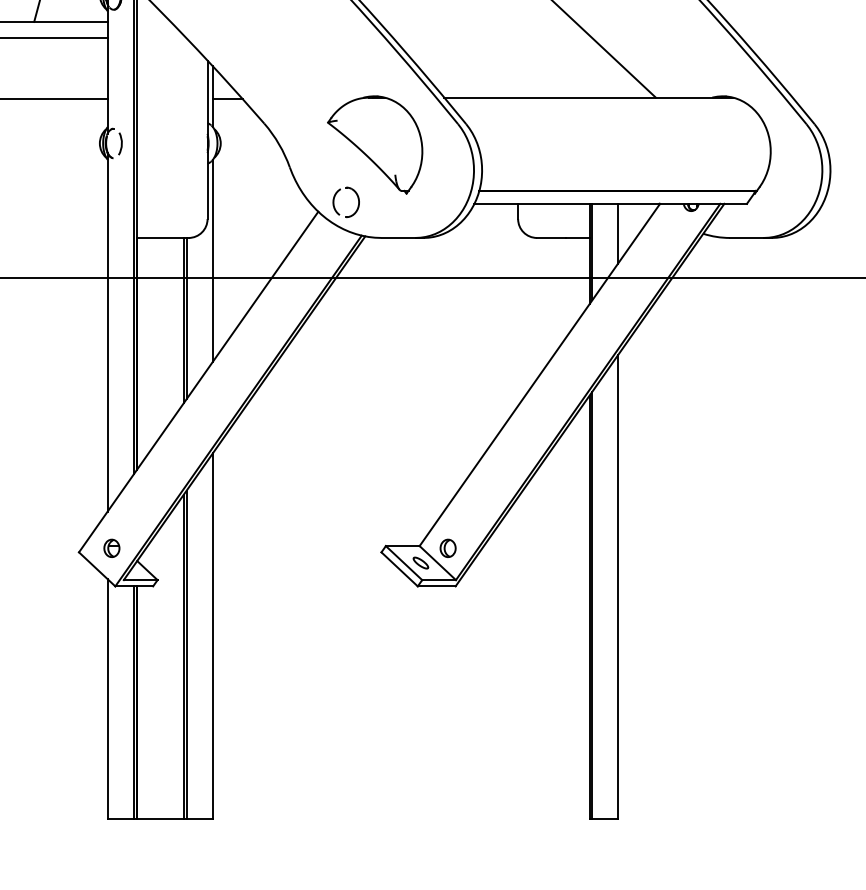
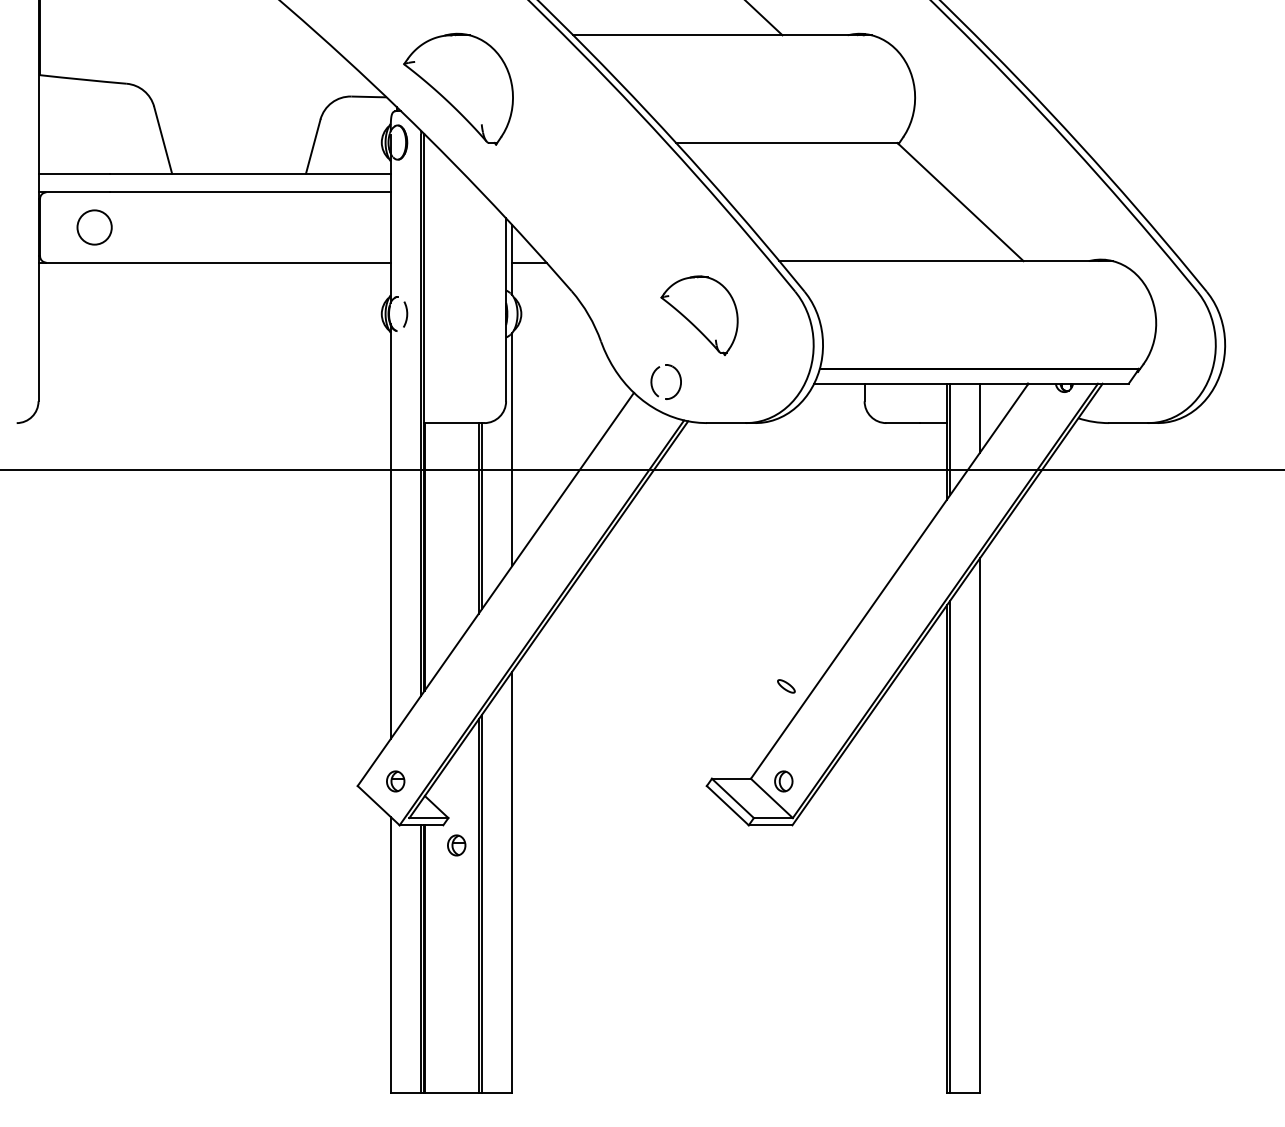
part: (375, 144) -> (699, 315), size x0.7
part: (421, 563) -> (786, 686), moved
part: (164, 603) -> (456, 845), added

